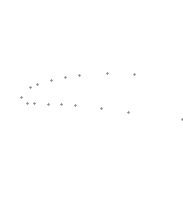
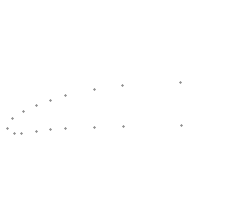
part: (33, 85) -> (17, 114), size x1.6

